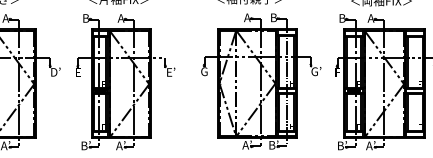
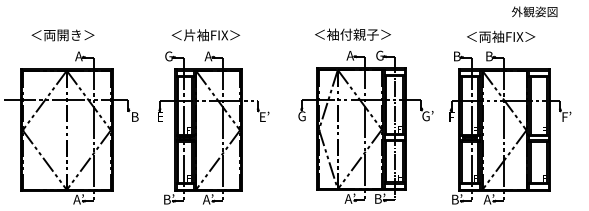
text: (273, 17) -> (379, 55), B -> G
text: (85, 18) -> (168, 56), B -> G
text: (370, 18) -> (488, 56), A -> B
text: (56, 71) -> (135, 116), D’ -> B

